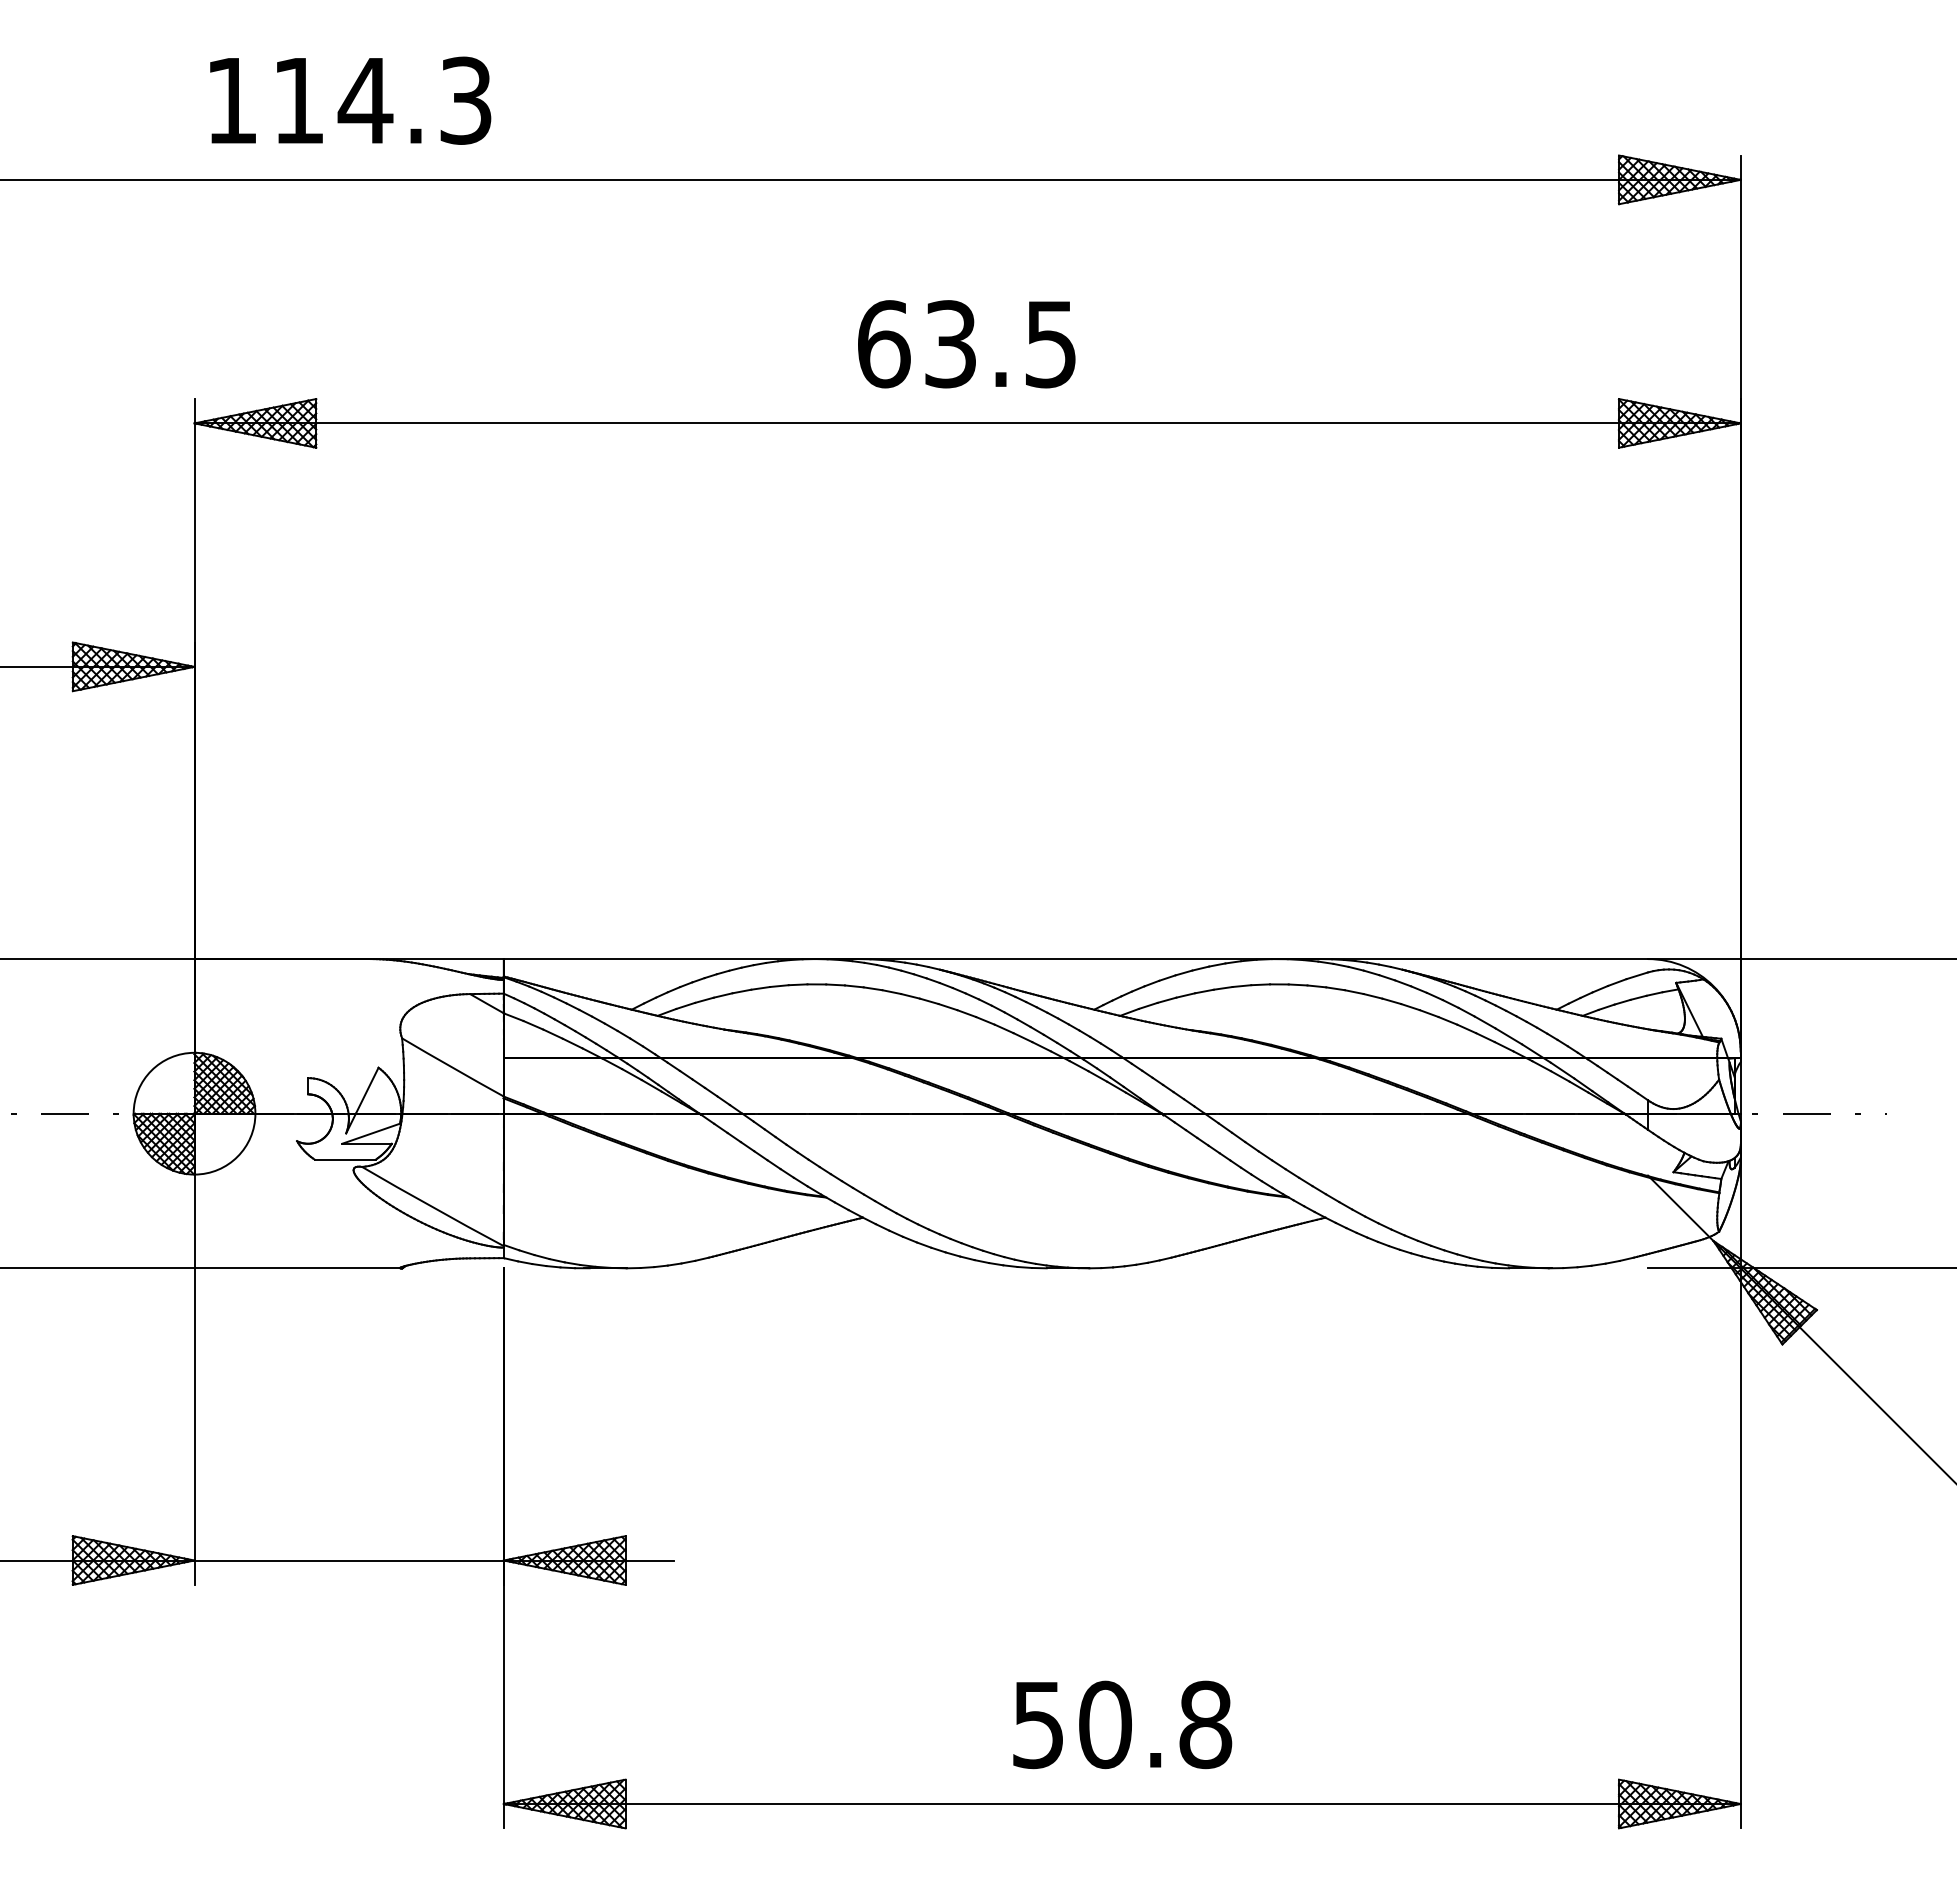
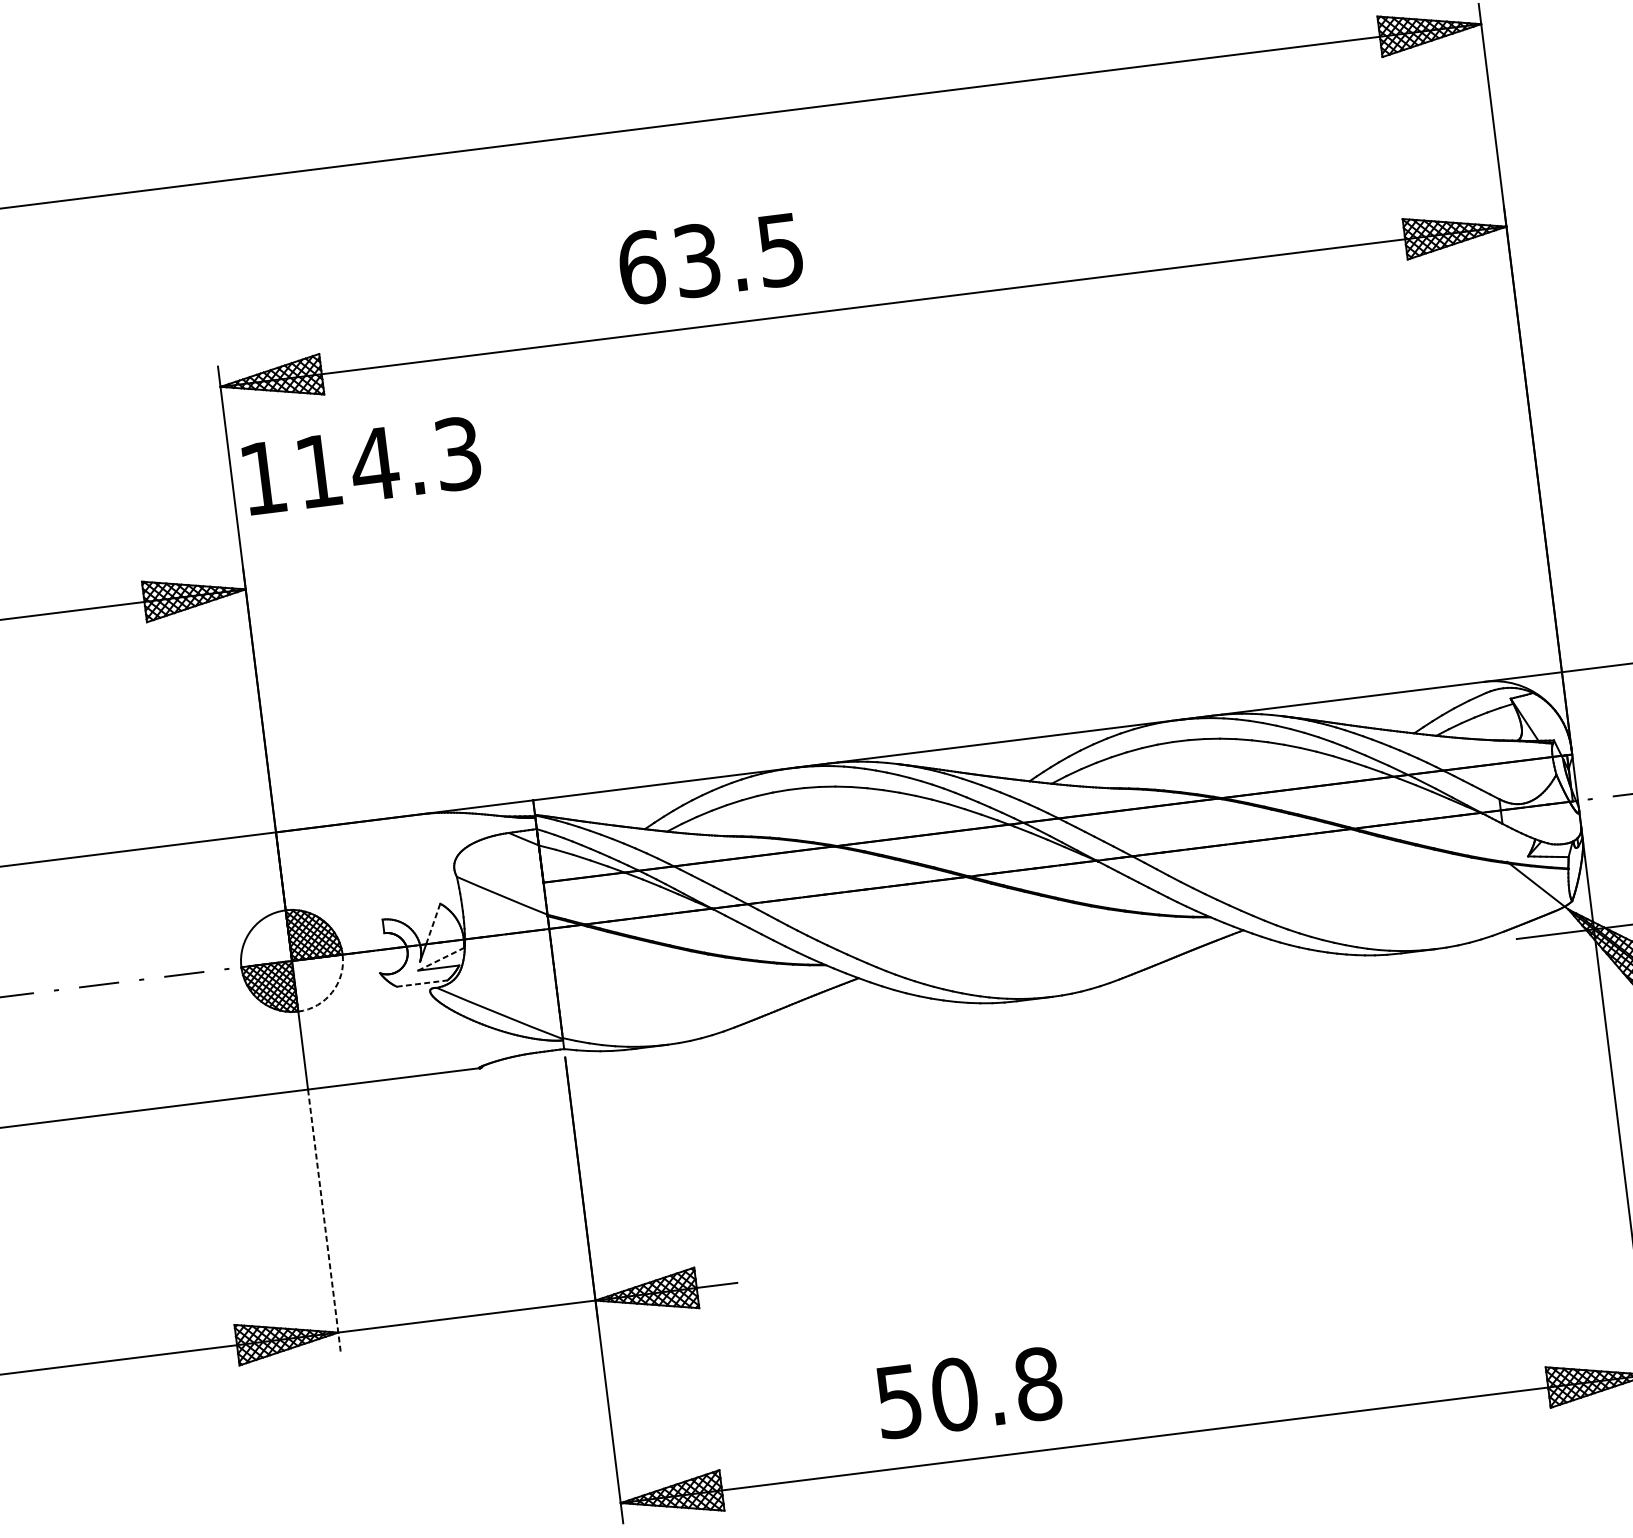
text: (350, 100) -> (362, 465), moved
text: (966, 344) -> (710, 259), moved
line: (367, 1090) -> (433, 923), solid -> dashed
line: (371, 1133) -> (441, 959), solid -> dashed
arc: (237, 1156) -> (332, 992), solid -> dashed
line: (345, 1159) -> (422, 983), solid -> dashed
line: (194, 1427) -> (324, 1221), solid -> dashed
text: (1122, 1724) -> (969, 1392), moved

